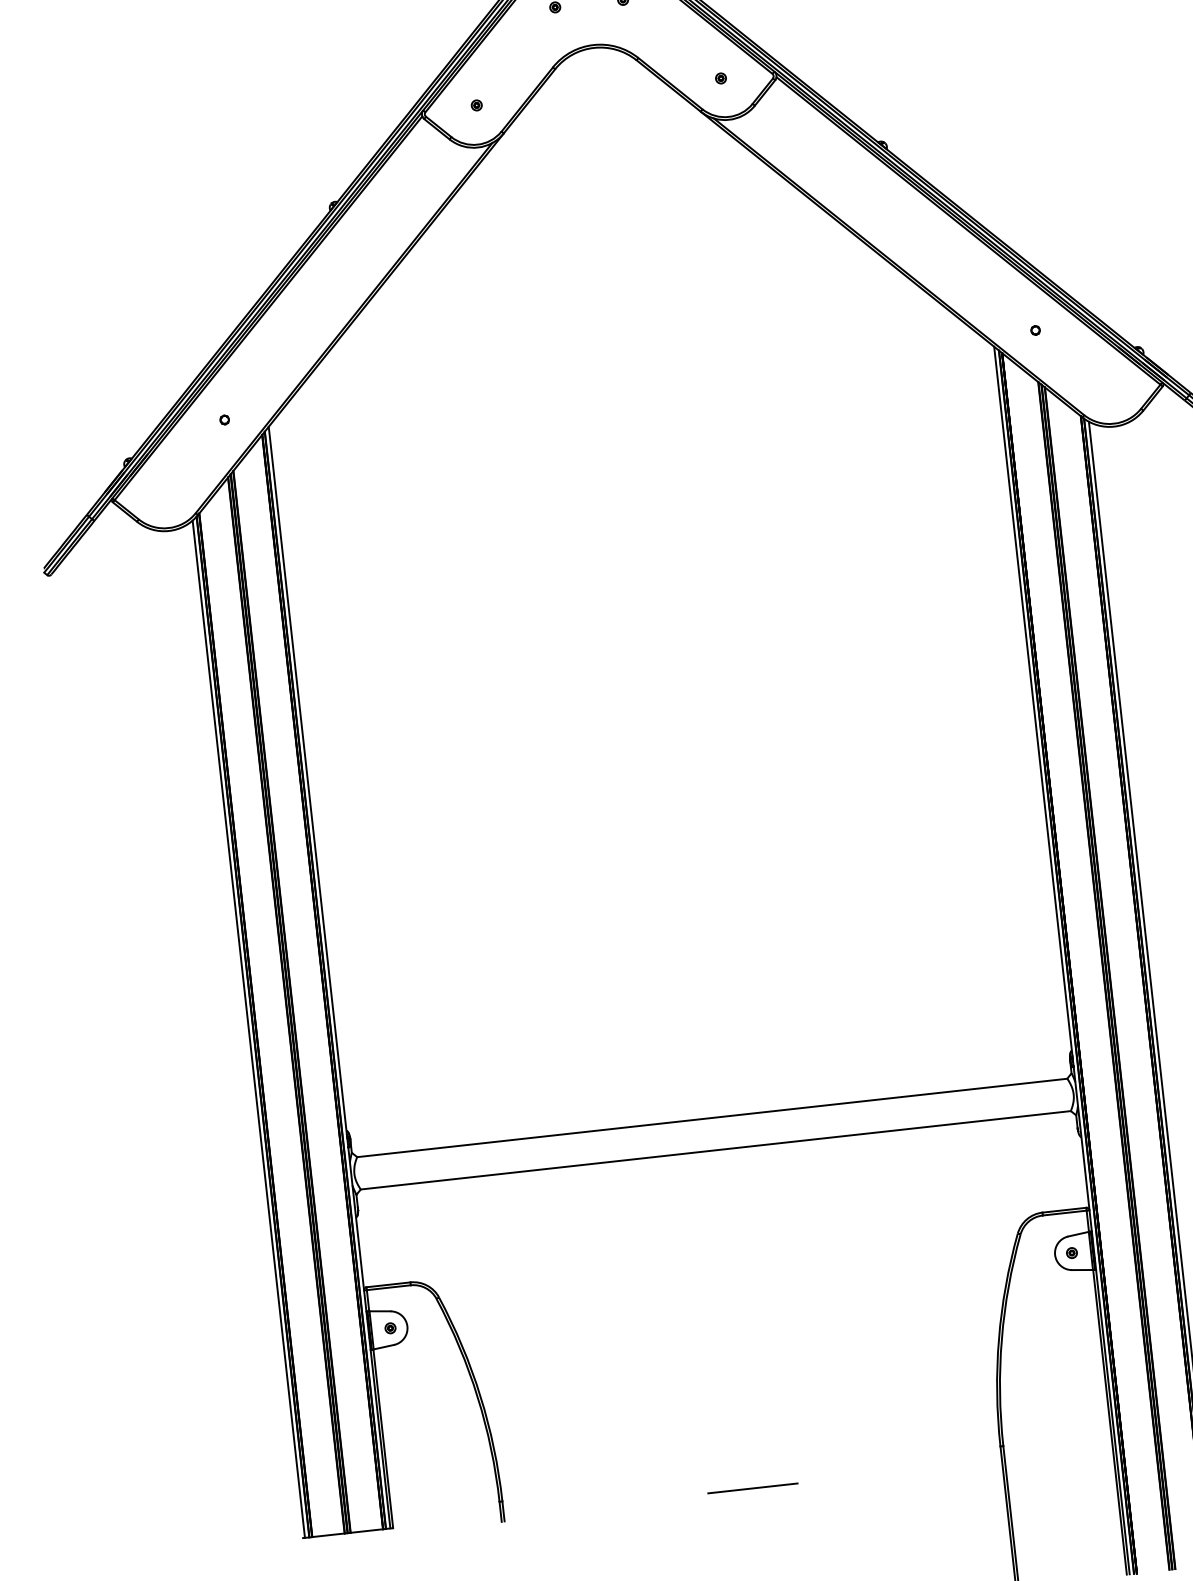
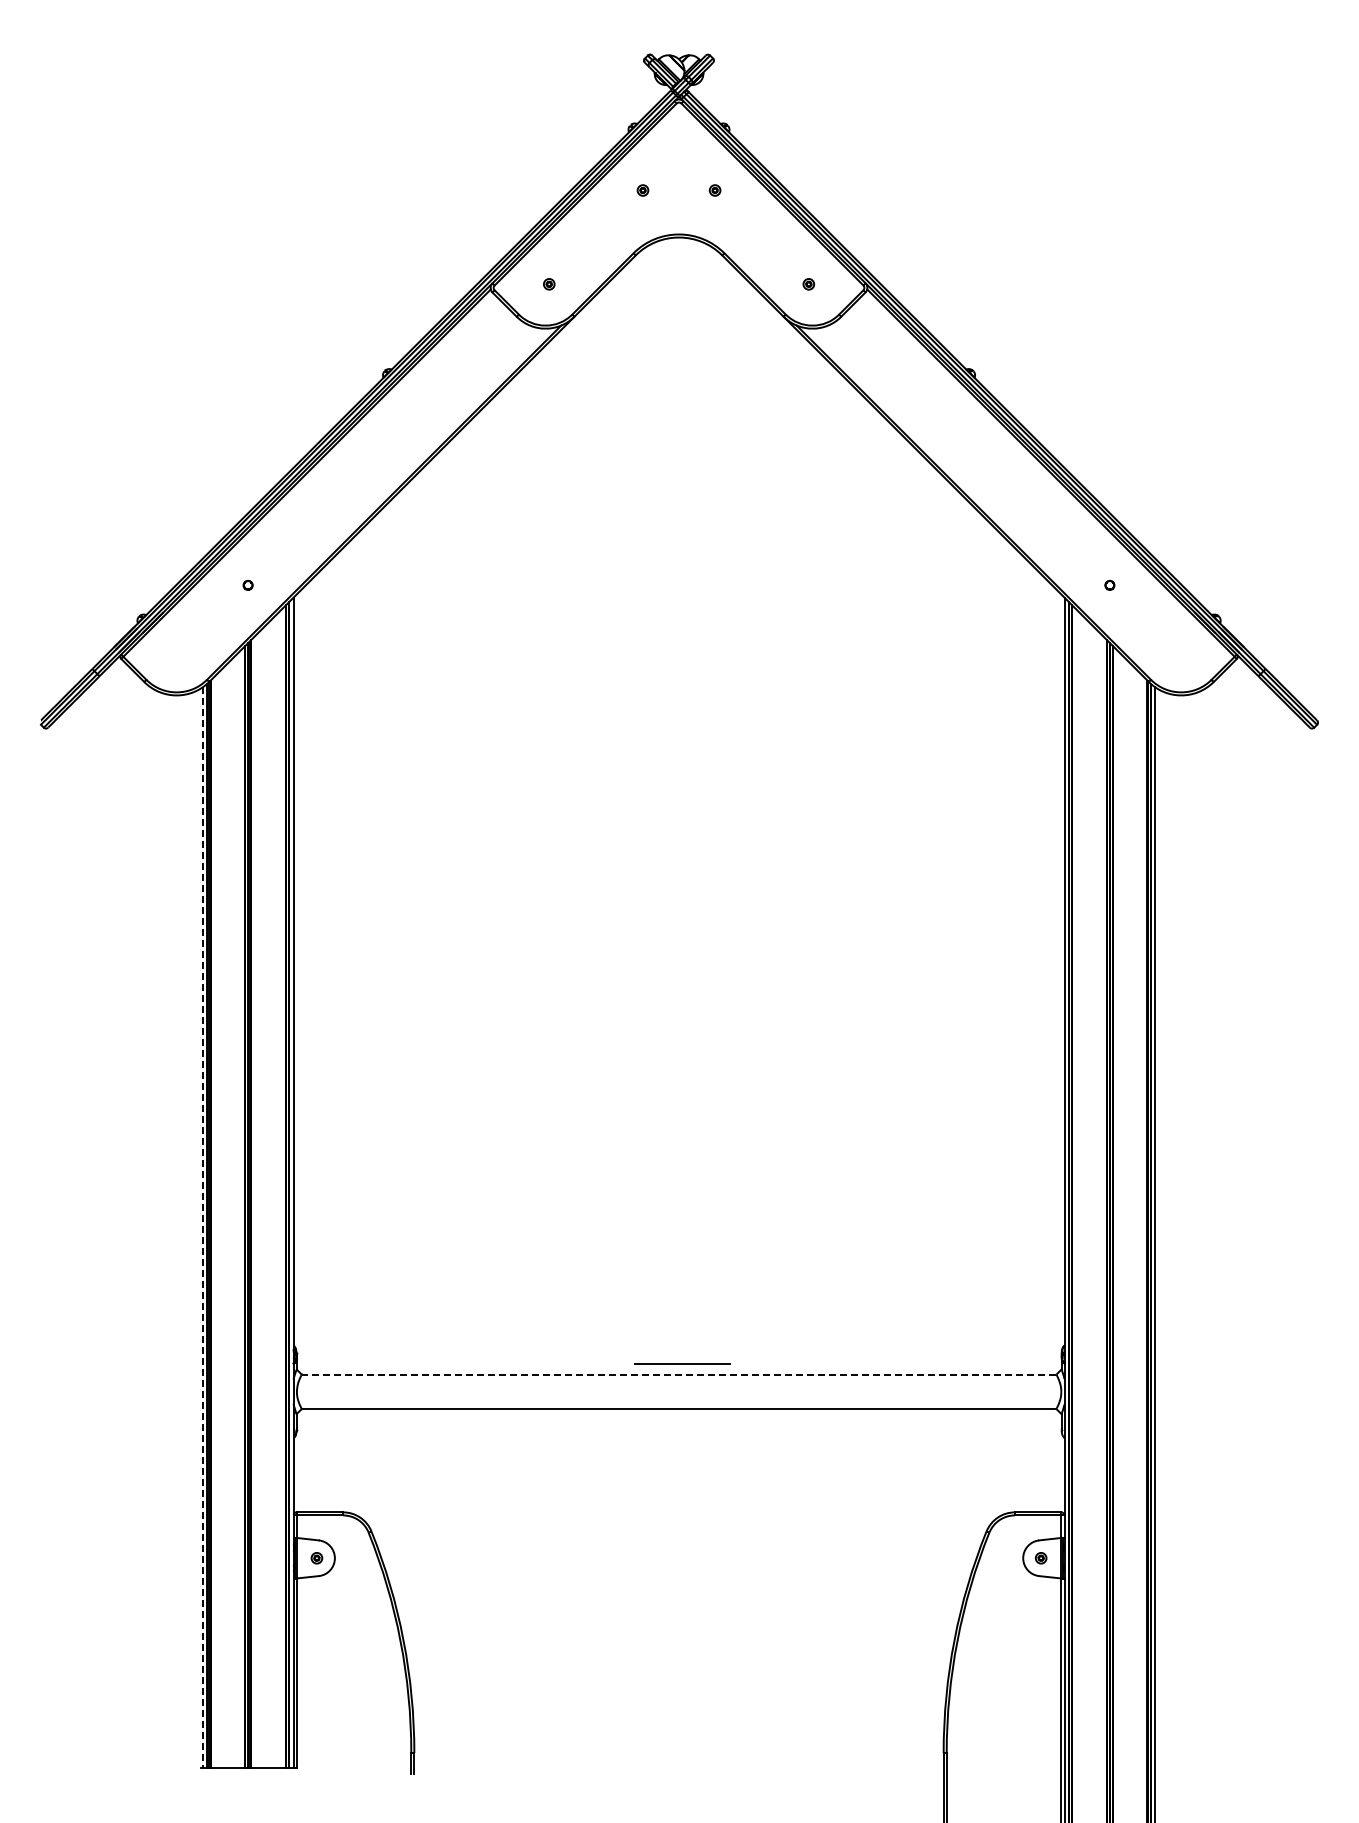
line: (248, 1029) -> (202, 1228), solid -> dashed
line: (711, 1117) -> (678, 1374), solid -> dashed
line: (752, 1487) -> (682, 1363), moved

